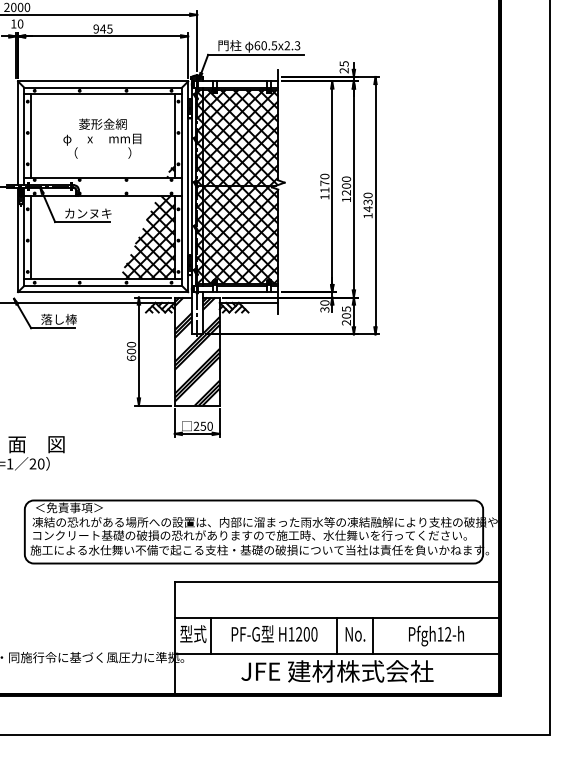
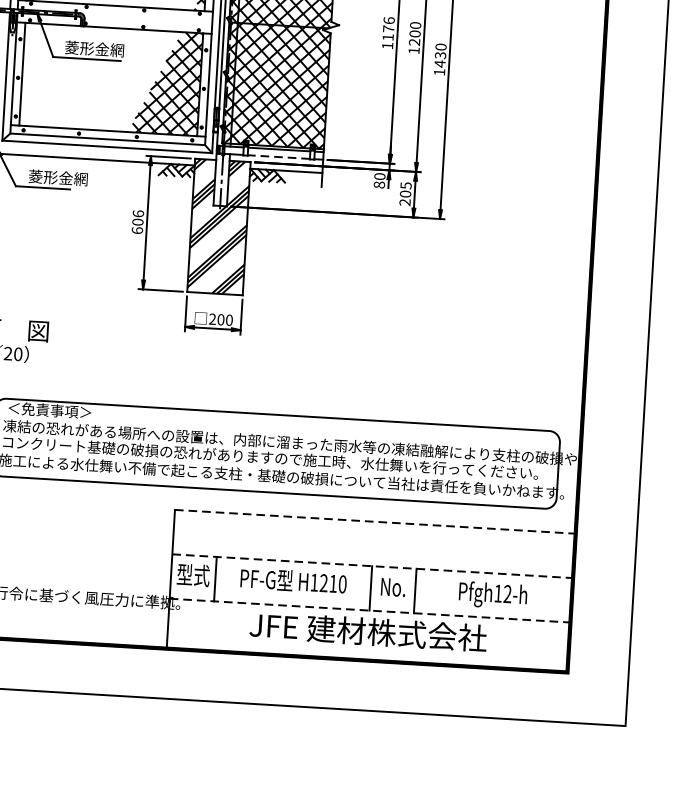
text: (324, 176) -> (388, 20), 1170 -> 1176
text: (87, 213) -> (93, 48), カンヌキ -> 菱形金網
line: (241, 292) -> (277, 157), solid -> dashed
text: (324, 309) -> (378, 184), 30 -> 80
text: (64, 319) -> (57, 177), 落し棒 -> 菱形金網
text: (131, 344) -> (138, 213), 600 -> 606
text: (203, 425) -> (221, 318), 250 -> 200
line: (337, 582) -> (374, 522), solid -> dashed
line: (337, 618) -> (372, 566), solid -> dashed
text: (306, 634) -> (332, 583), H1200 -> H1210
line: (337, 654) -> (369, 610), solid -> dashed

